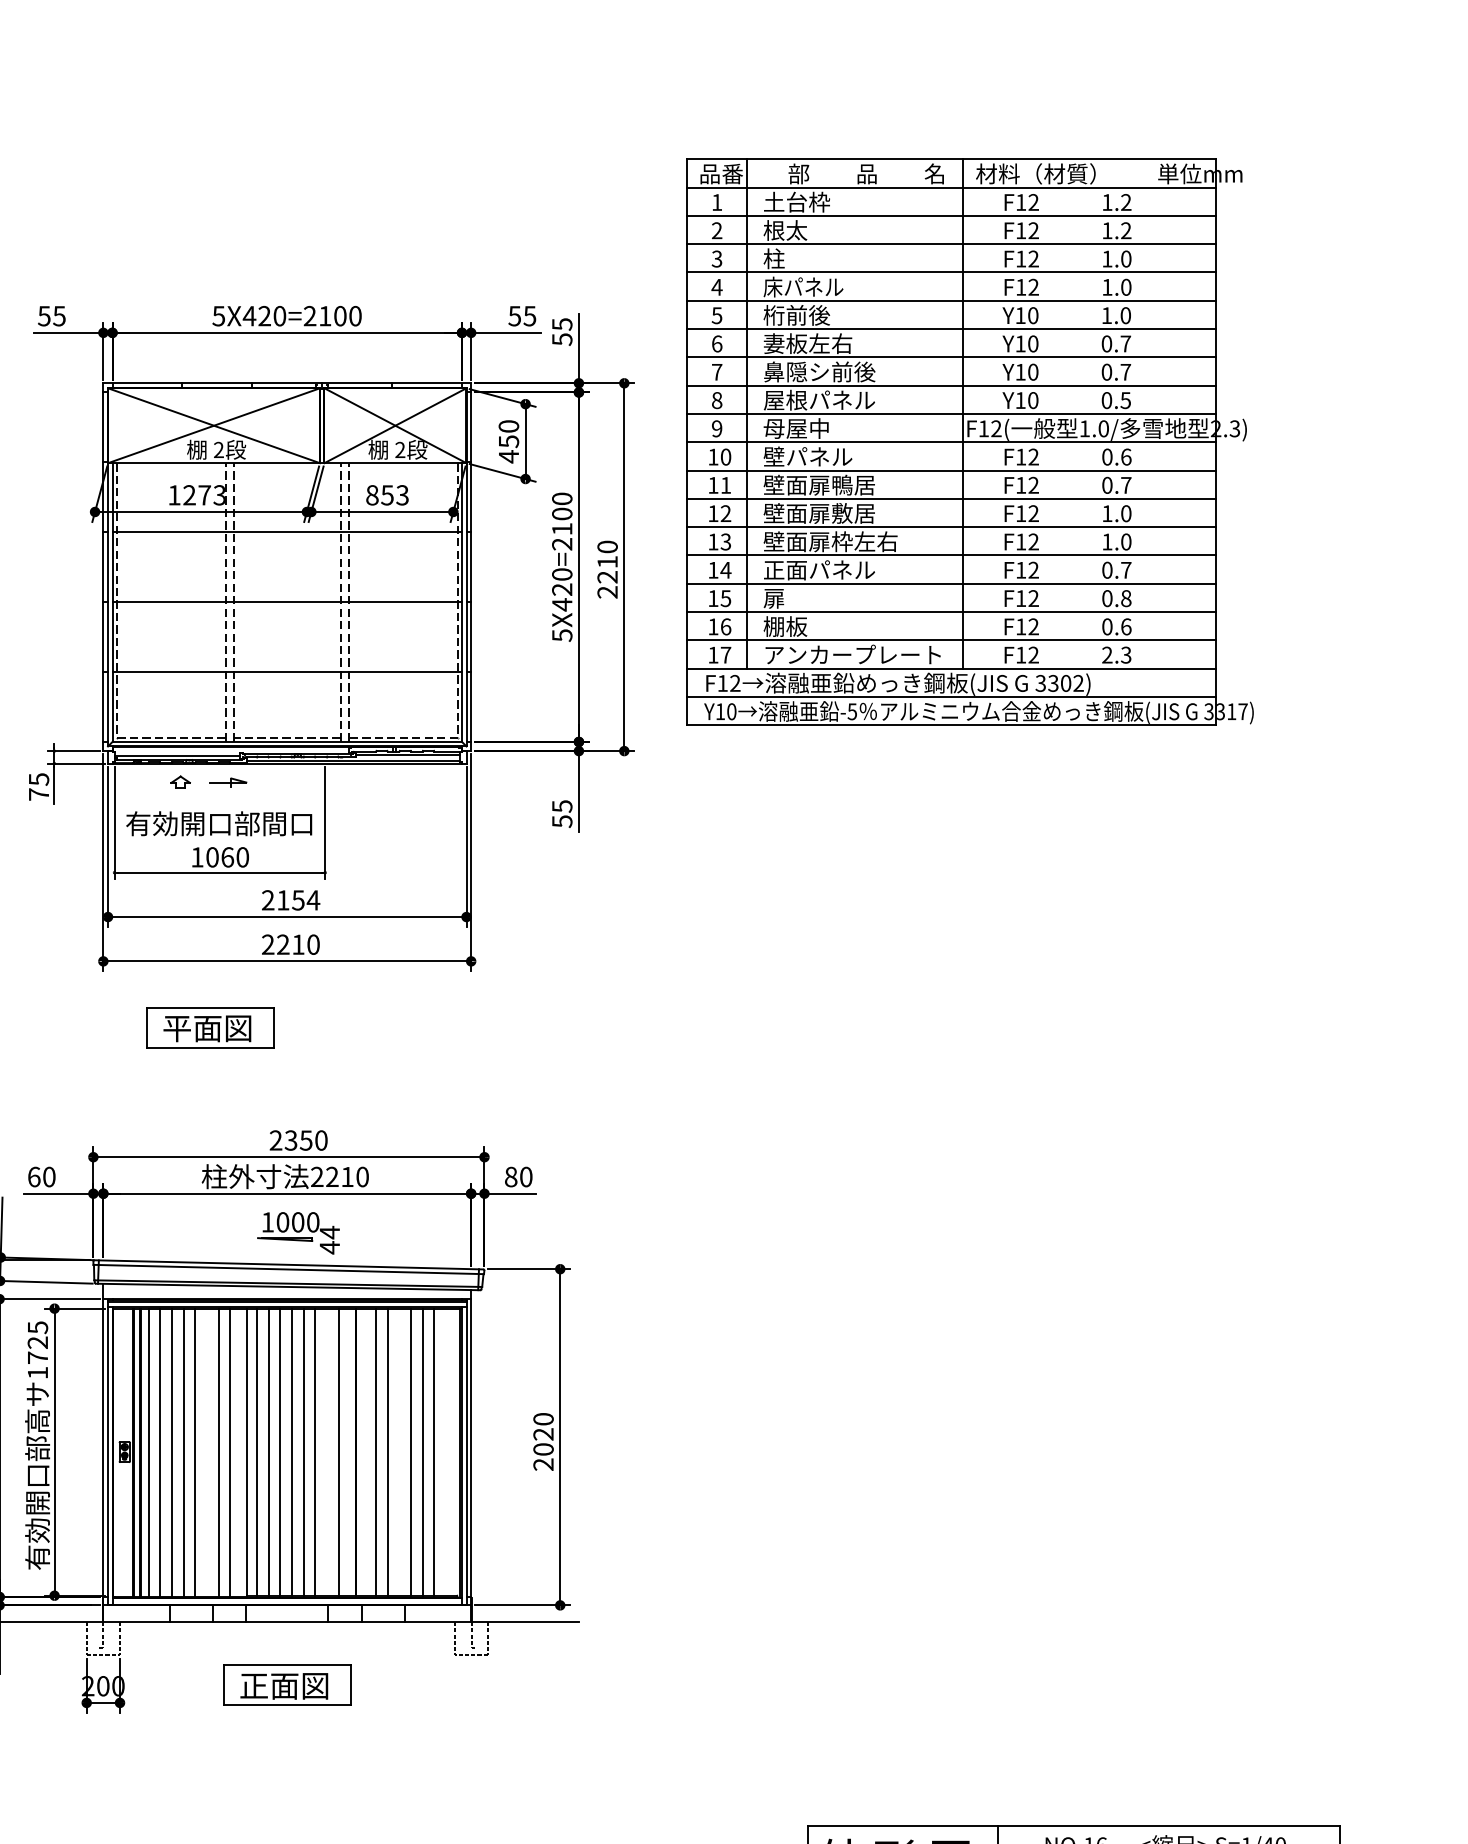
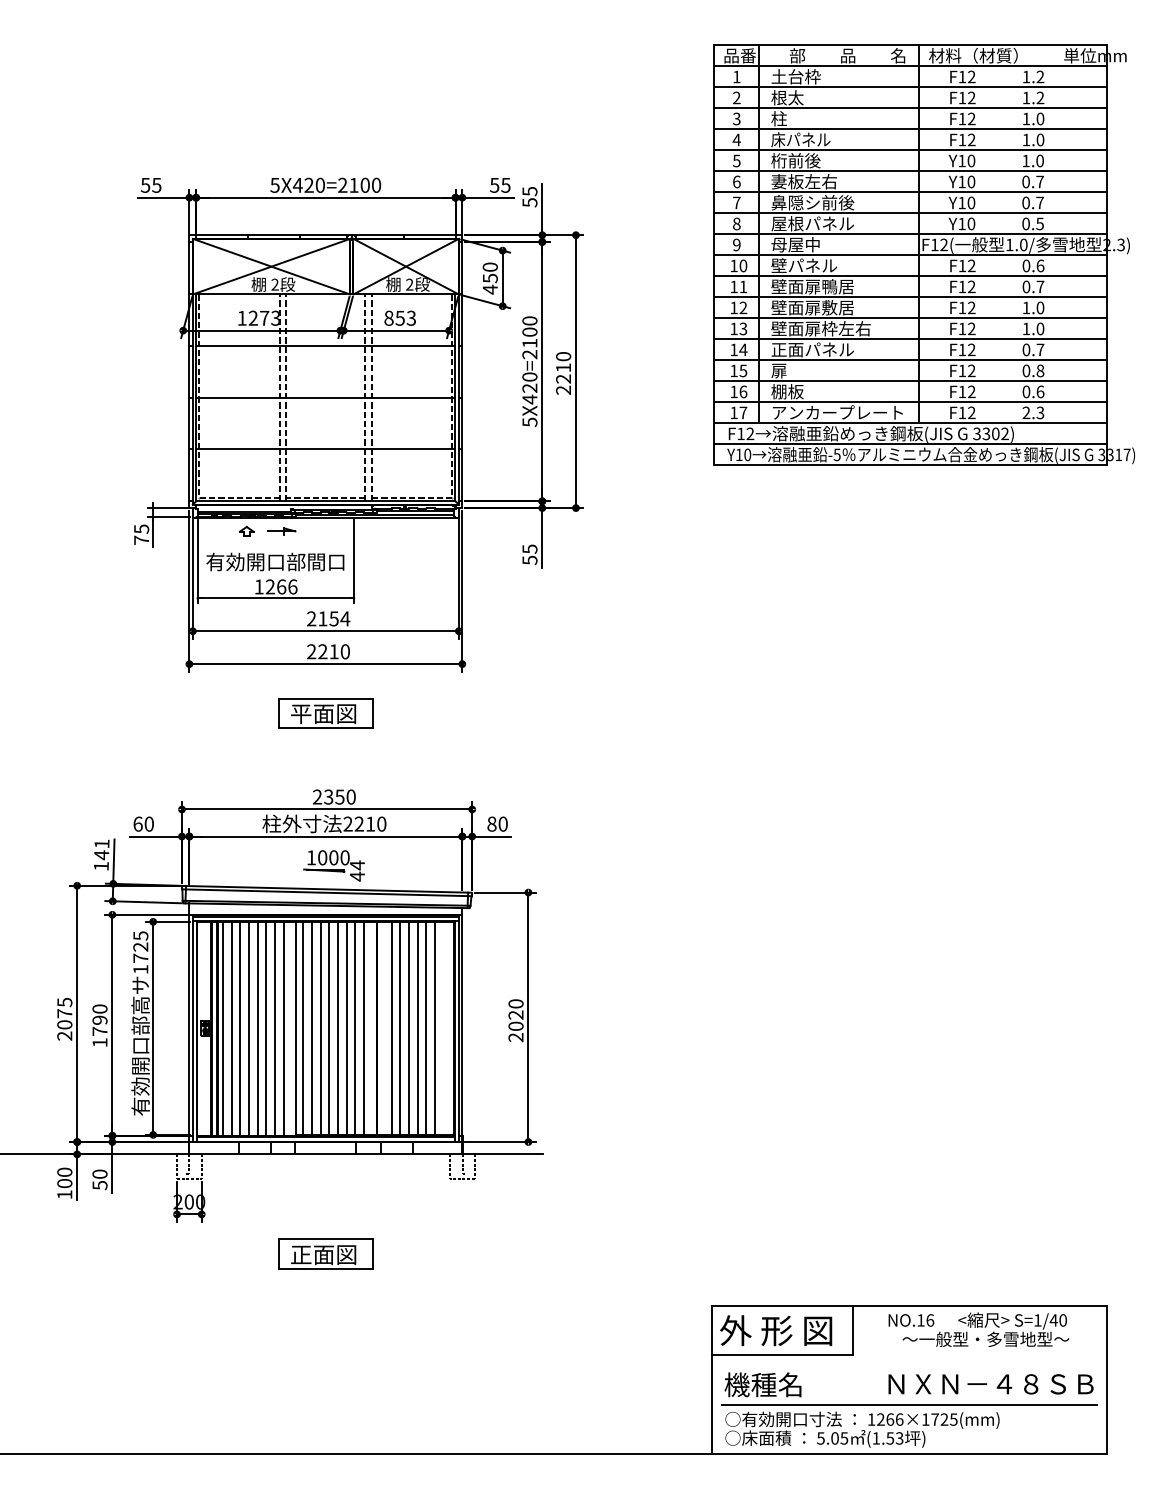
part: (970, 441) -> (924, 254), moved
text: (227, 856) -> (281, 586), 1060 -> 1266
part: (209, 1027) -> (325, 713), moved
line: (327, 1451) -> (355, 1027), added
line: (399, 1451) -> (409, 1027), added
line: (207, 1452) -> (266, 1028), added
part: (286, 1684) -> (325, 1253), moved

